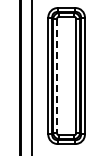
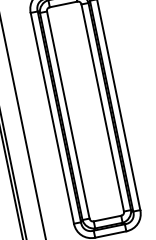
line: (57, 76) -> (69, 115), dashed -> solid

